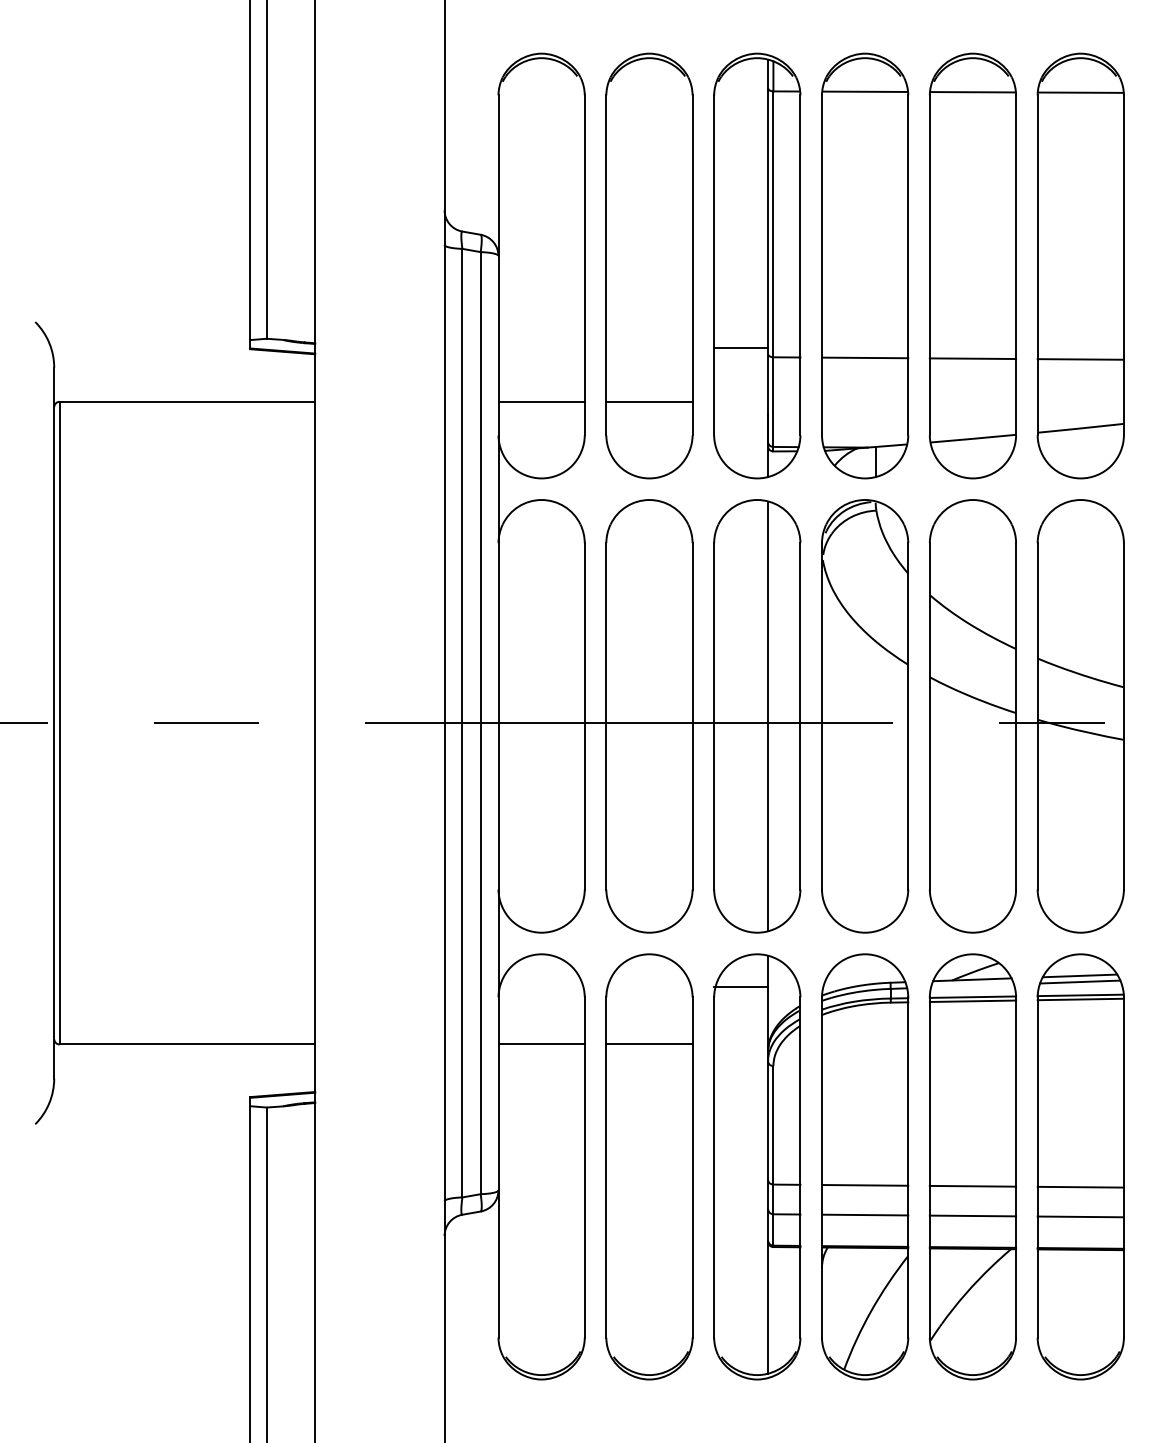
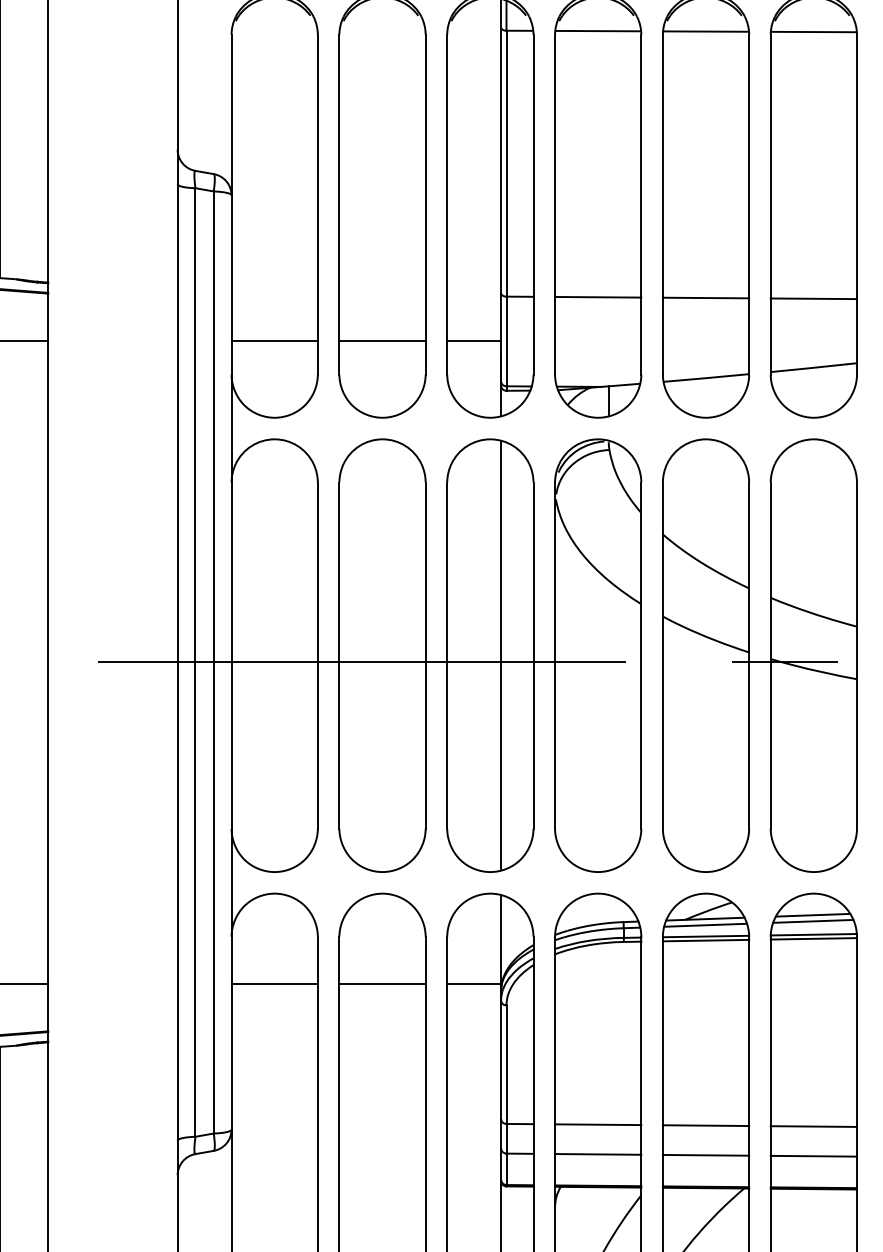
line: (741, 347) -> (474, 340), moved
line: (972, 985) -> (705, 924), added
line: (741, 987) -> (474, 983), moved

